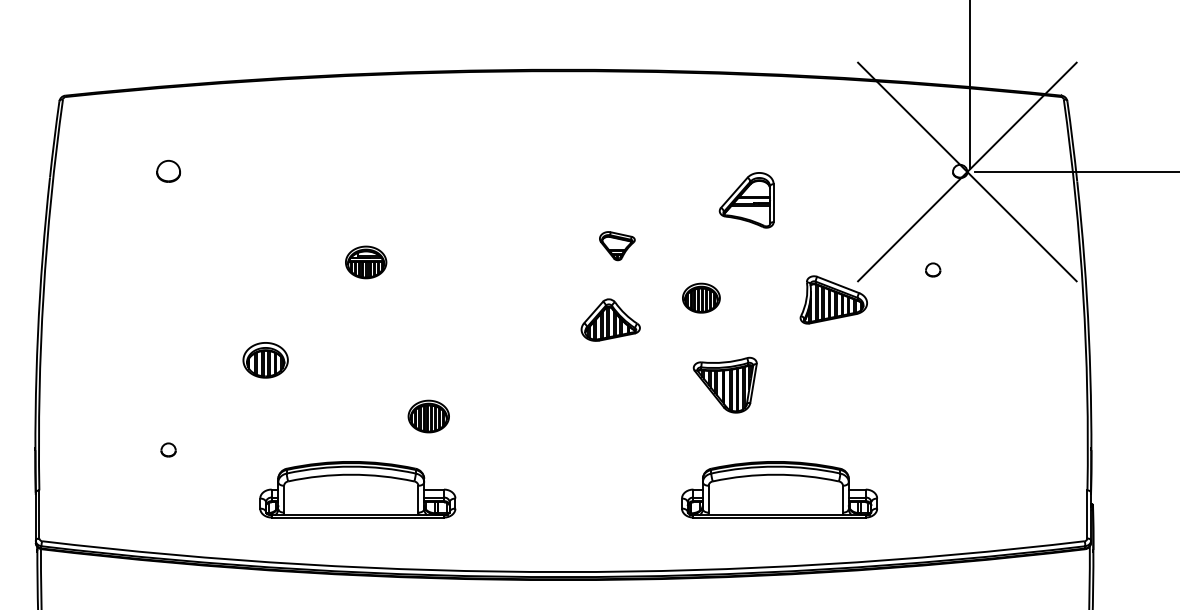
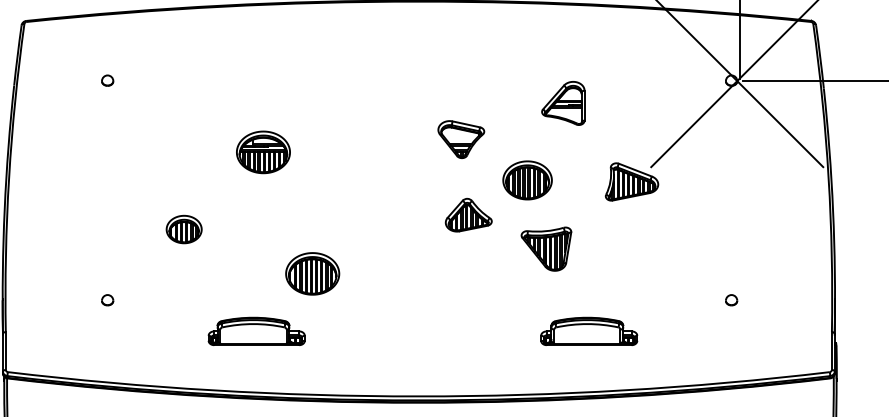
part: (168, 171) -> (107, 80), size x0.62
part: (617, 245) -> (461, 139), size x1.67
part: (365, 262) -> (262, 152), size x1.67
part: (933, 269) -> (731, 299), moved
part: (701, 298) -> (527, 180), size x1.67
part: (610, 319) -> (468, 214), moved
part: (428, 416) -> (312, 273), size x1.67
part: (357, 489) -> (256, 331), size x0.62
part: (779, 489) -> (589, 331), size x0.62

